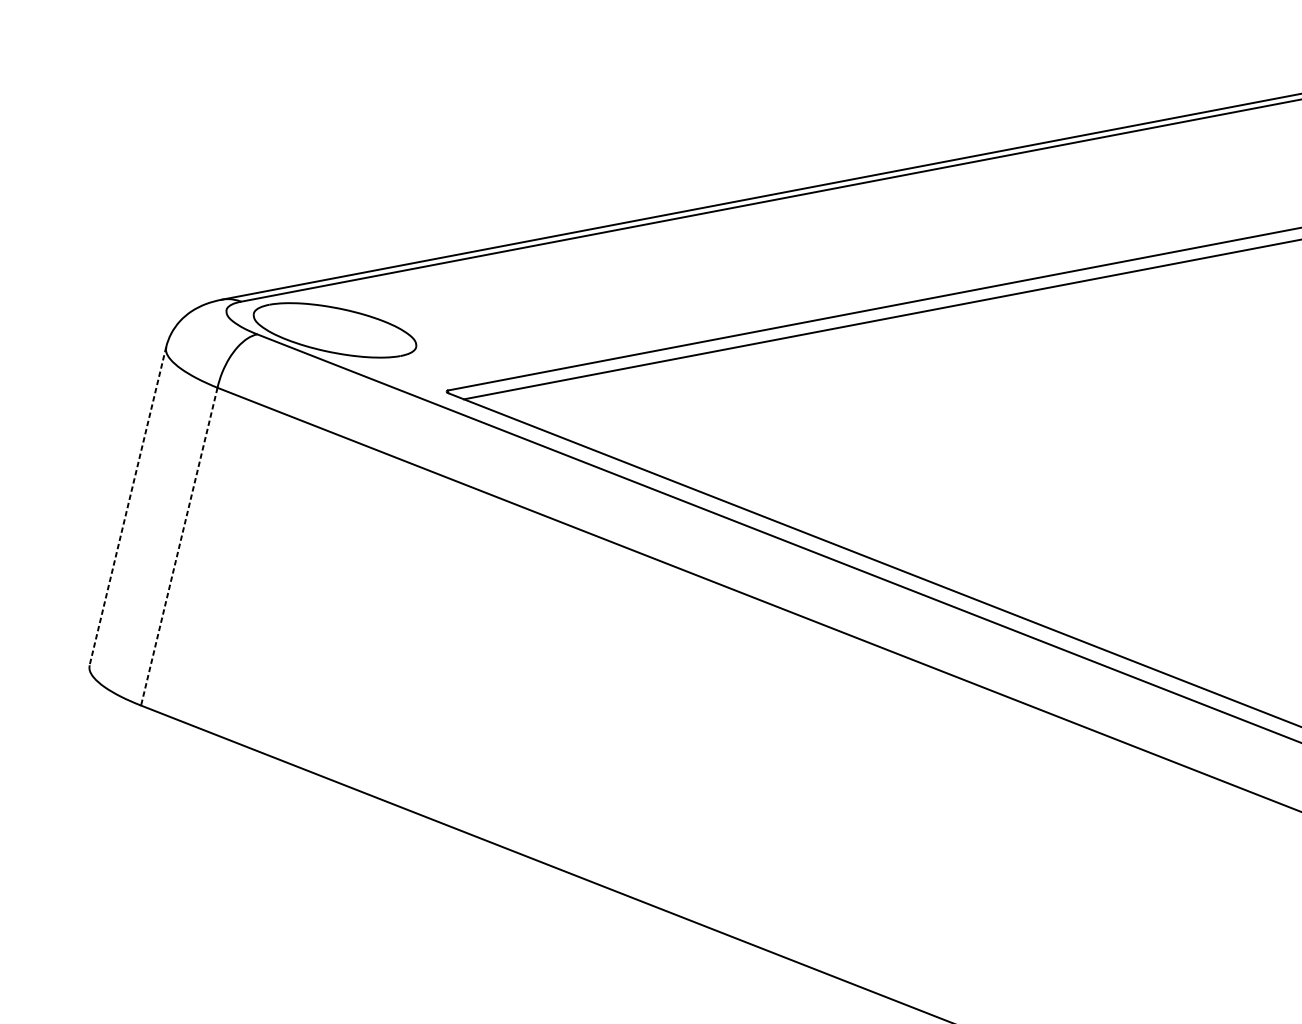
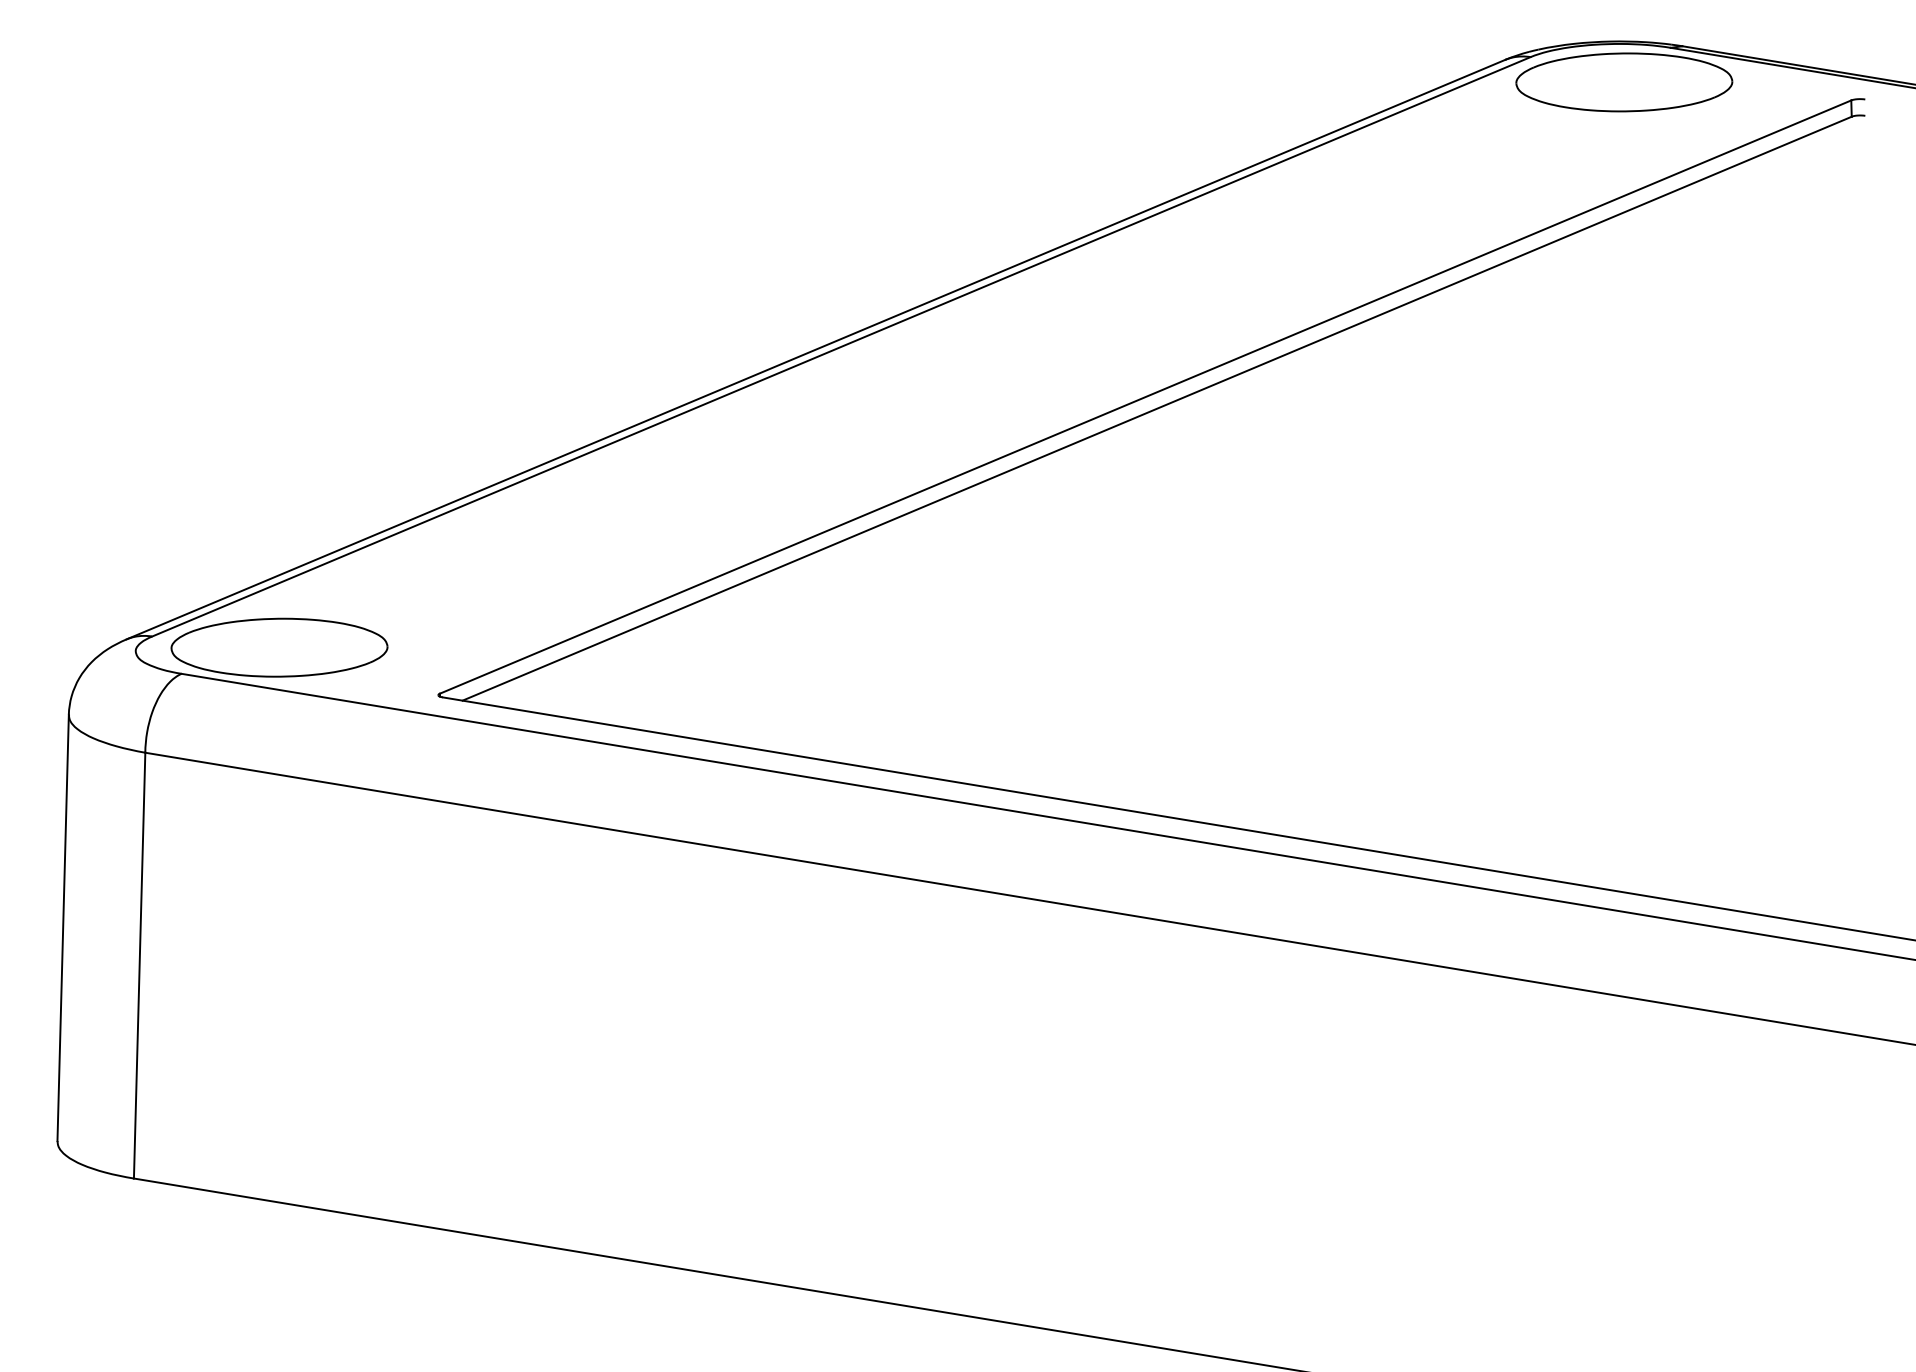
line: (128, 506) -> (63, 928), dashed -> solid
line: (179, 546) -> (139, 965), dashed -> solid

